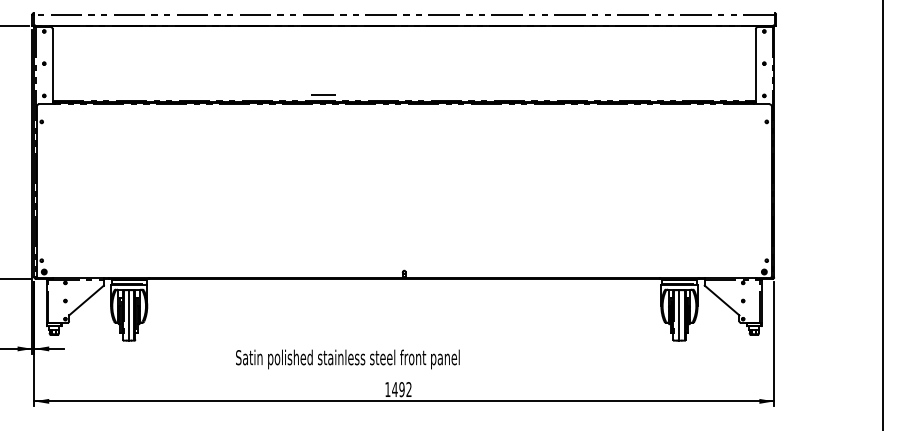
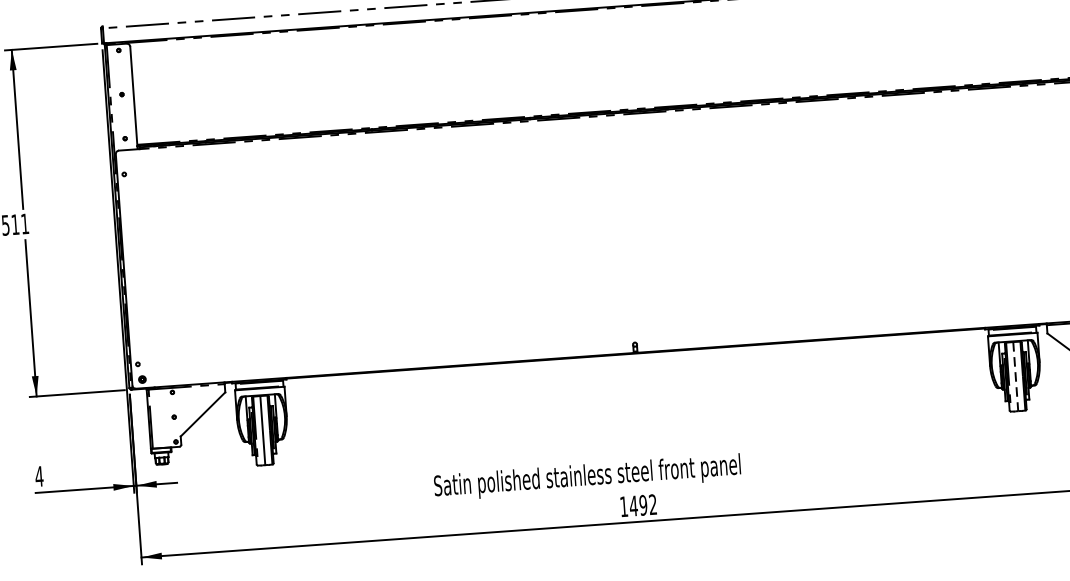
line: (323, 95) -> (507, 110), removed
line: (679, 315) -> (1015, 376), solid -> dashed
text: (347, 359) -> (587, 477), moved

